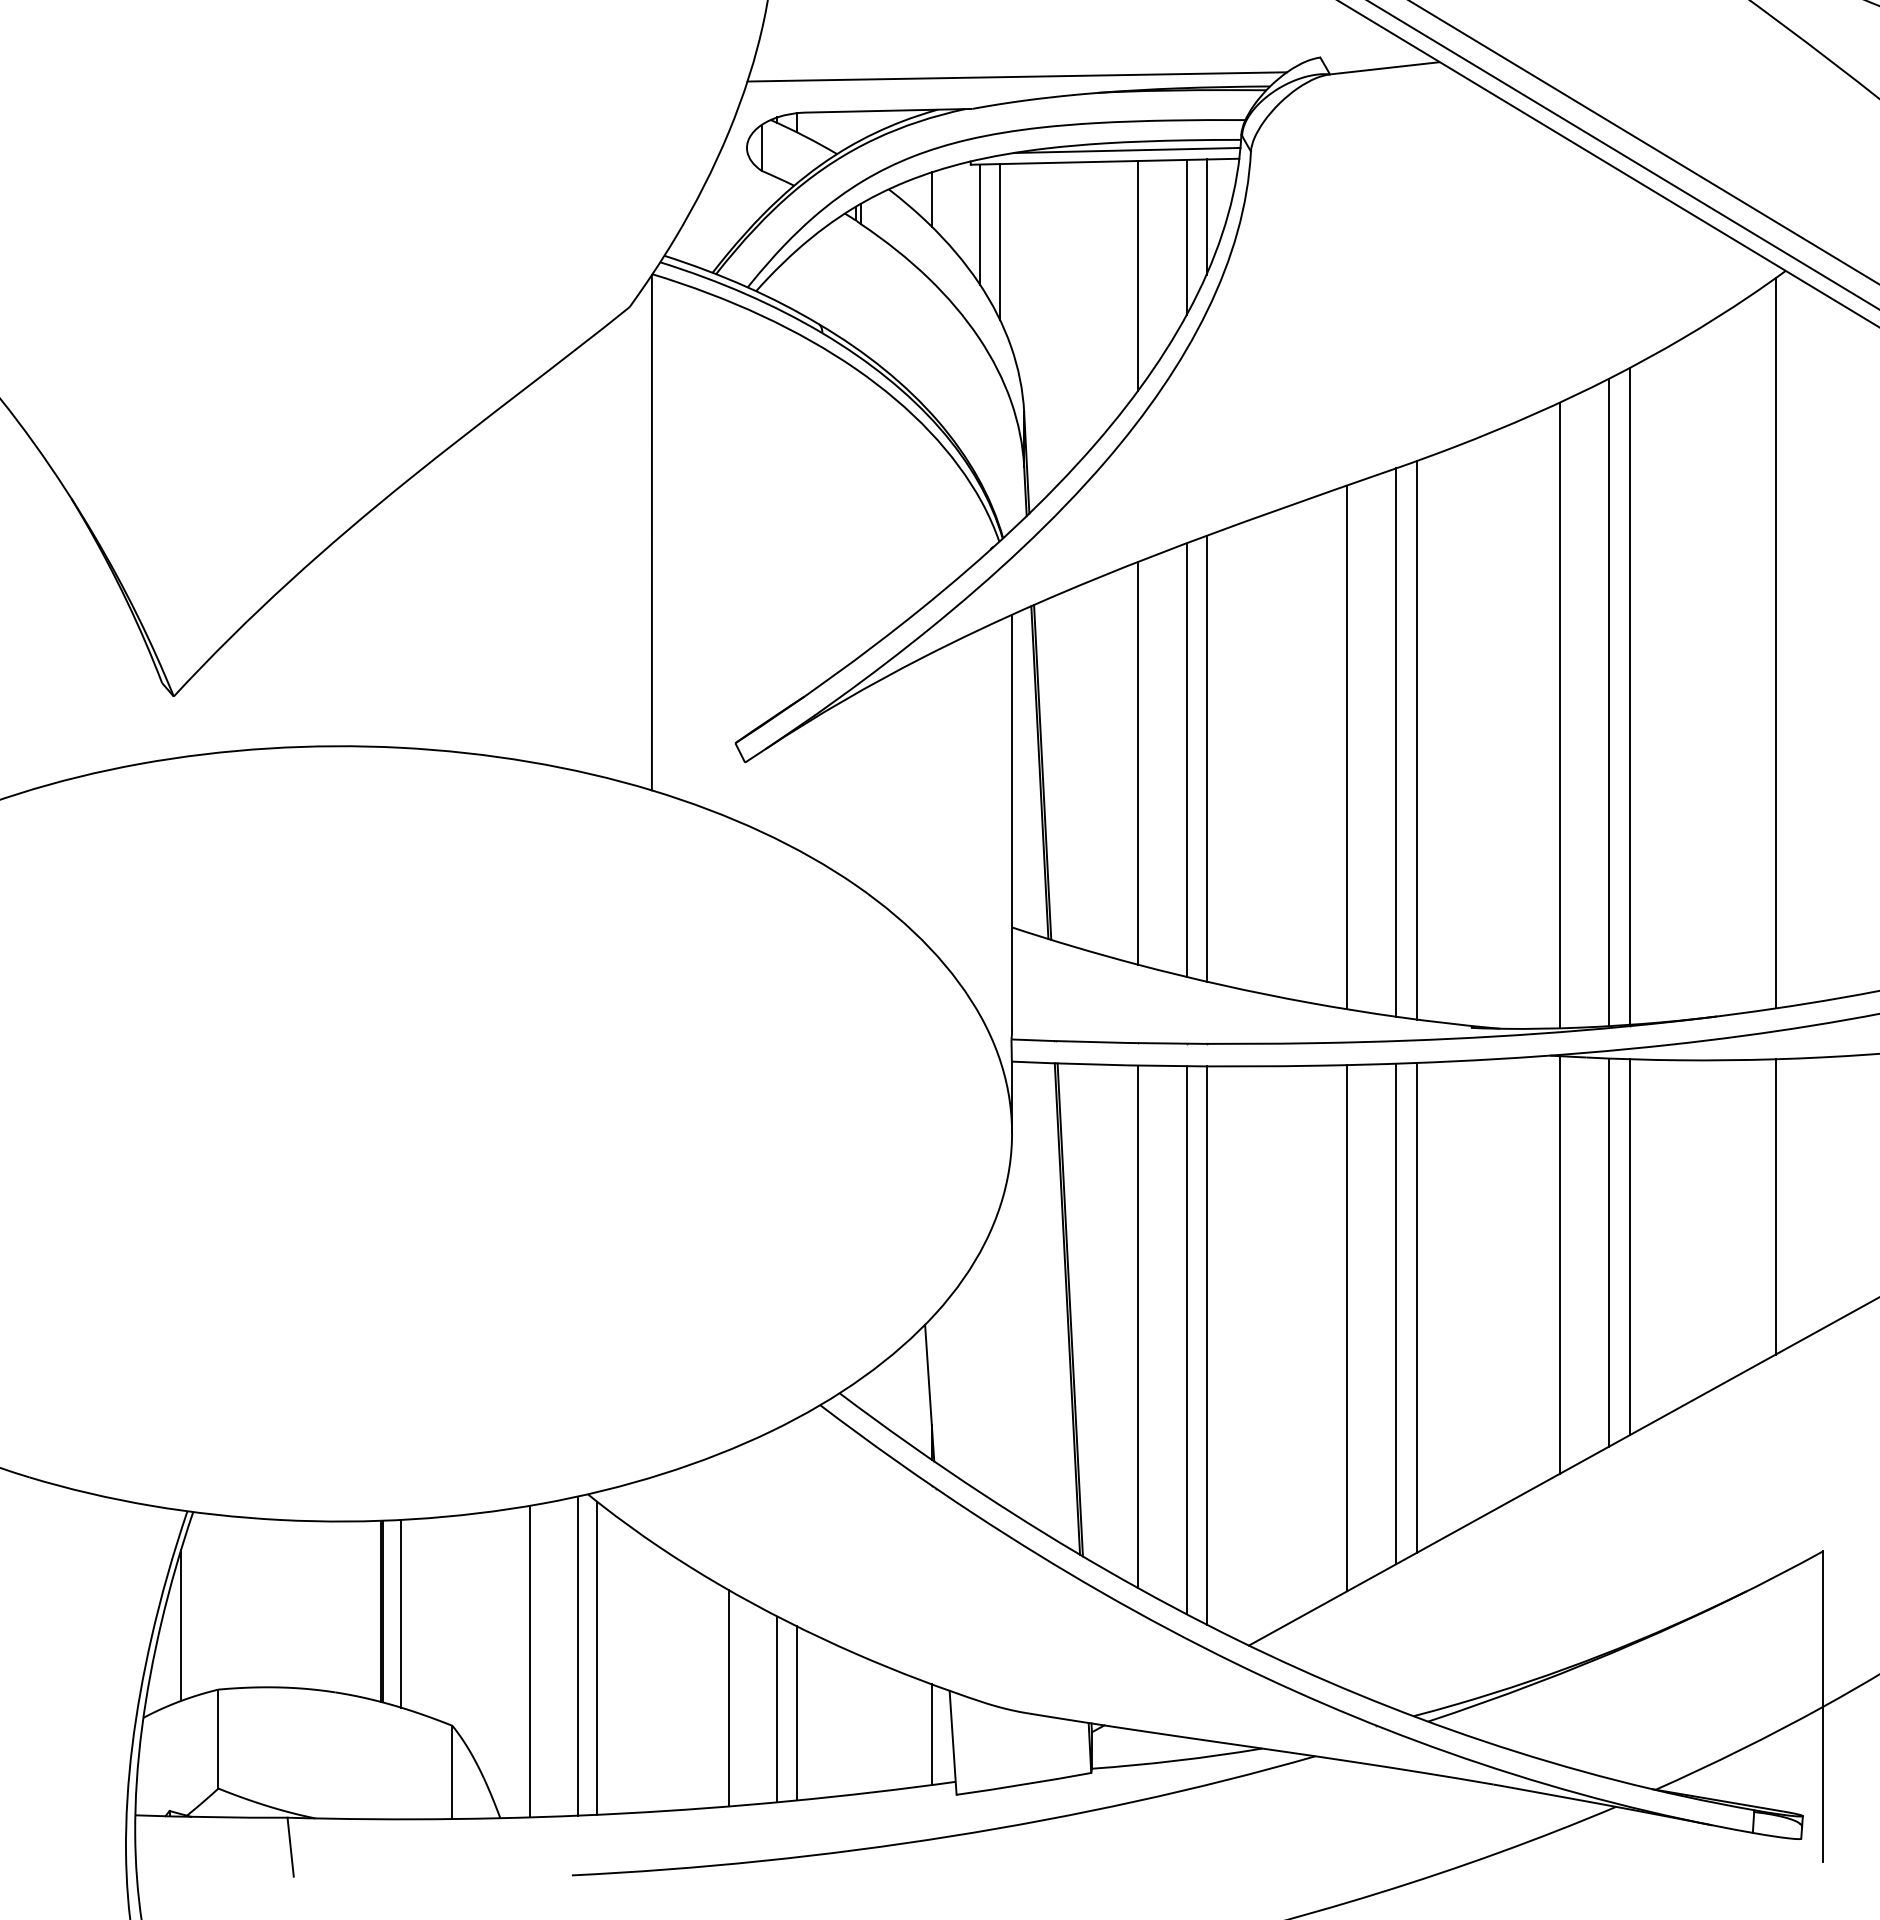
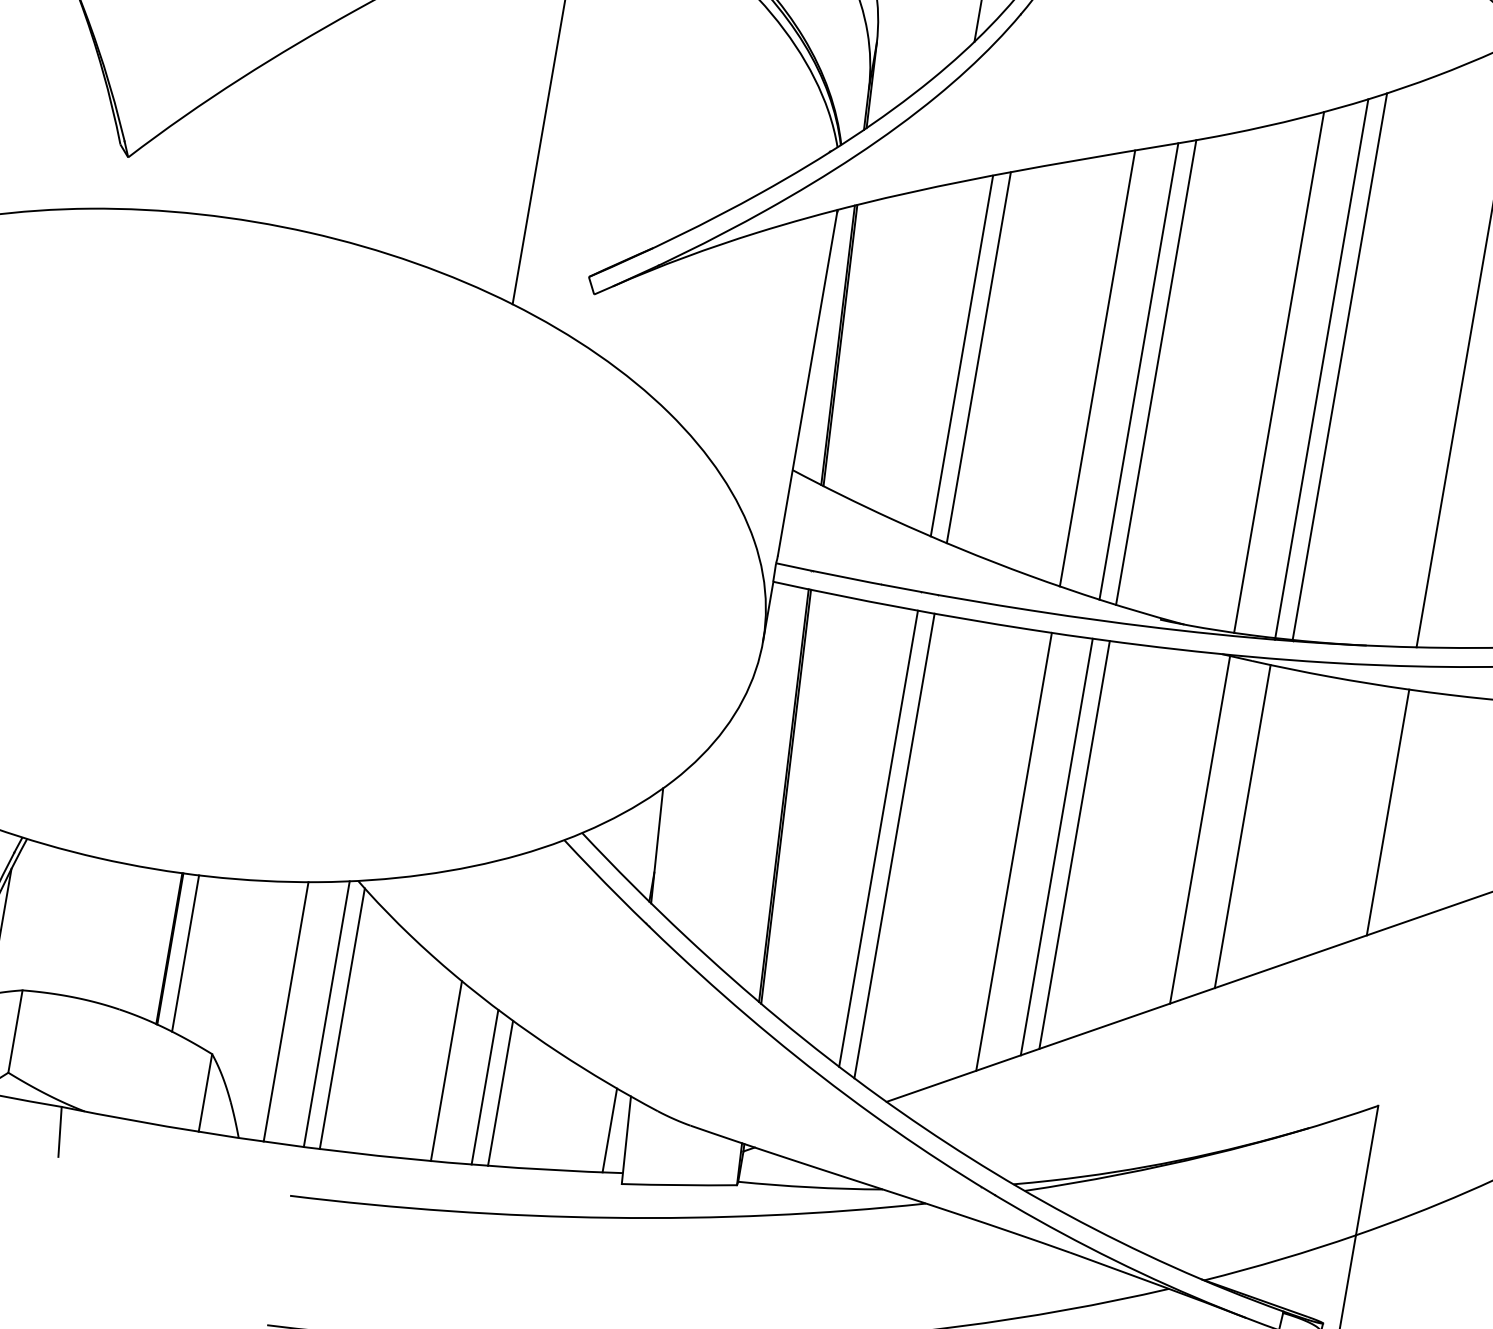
line: (1137, 763) -> (920, 351), removed
line: (1629, 1247) -> (1260, 825), removed
line: (1137, 1326) -> (839, 820), removed

